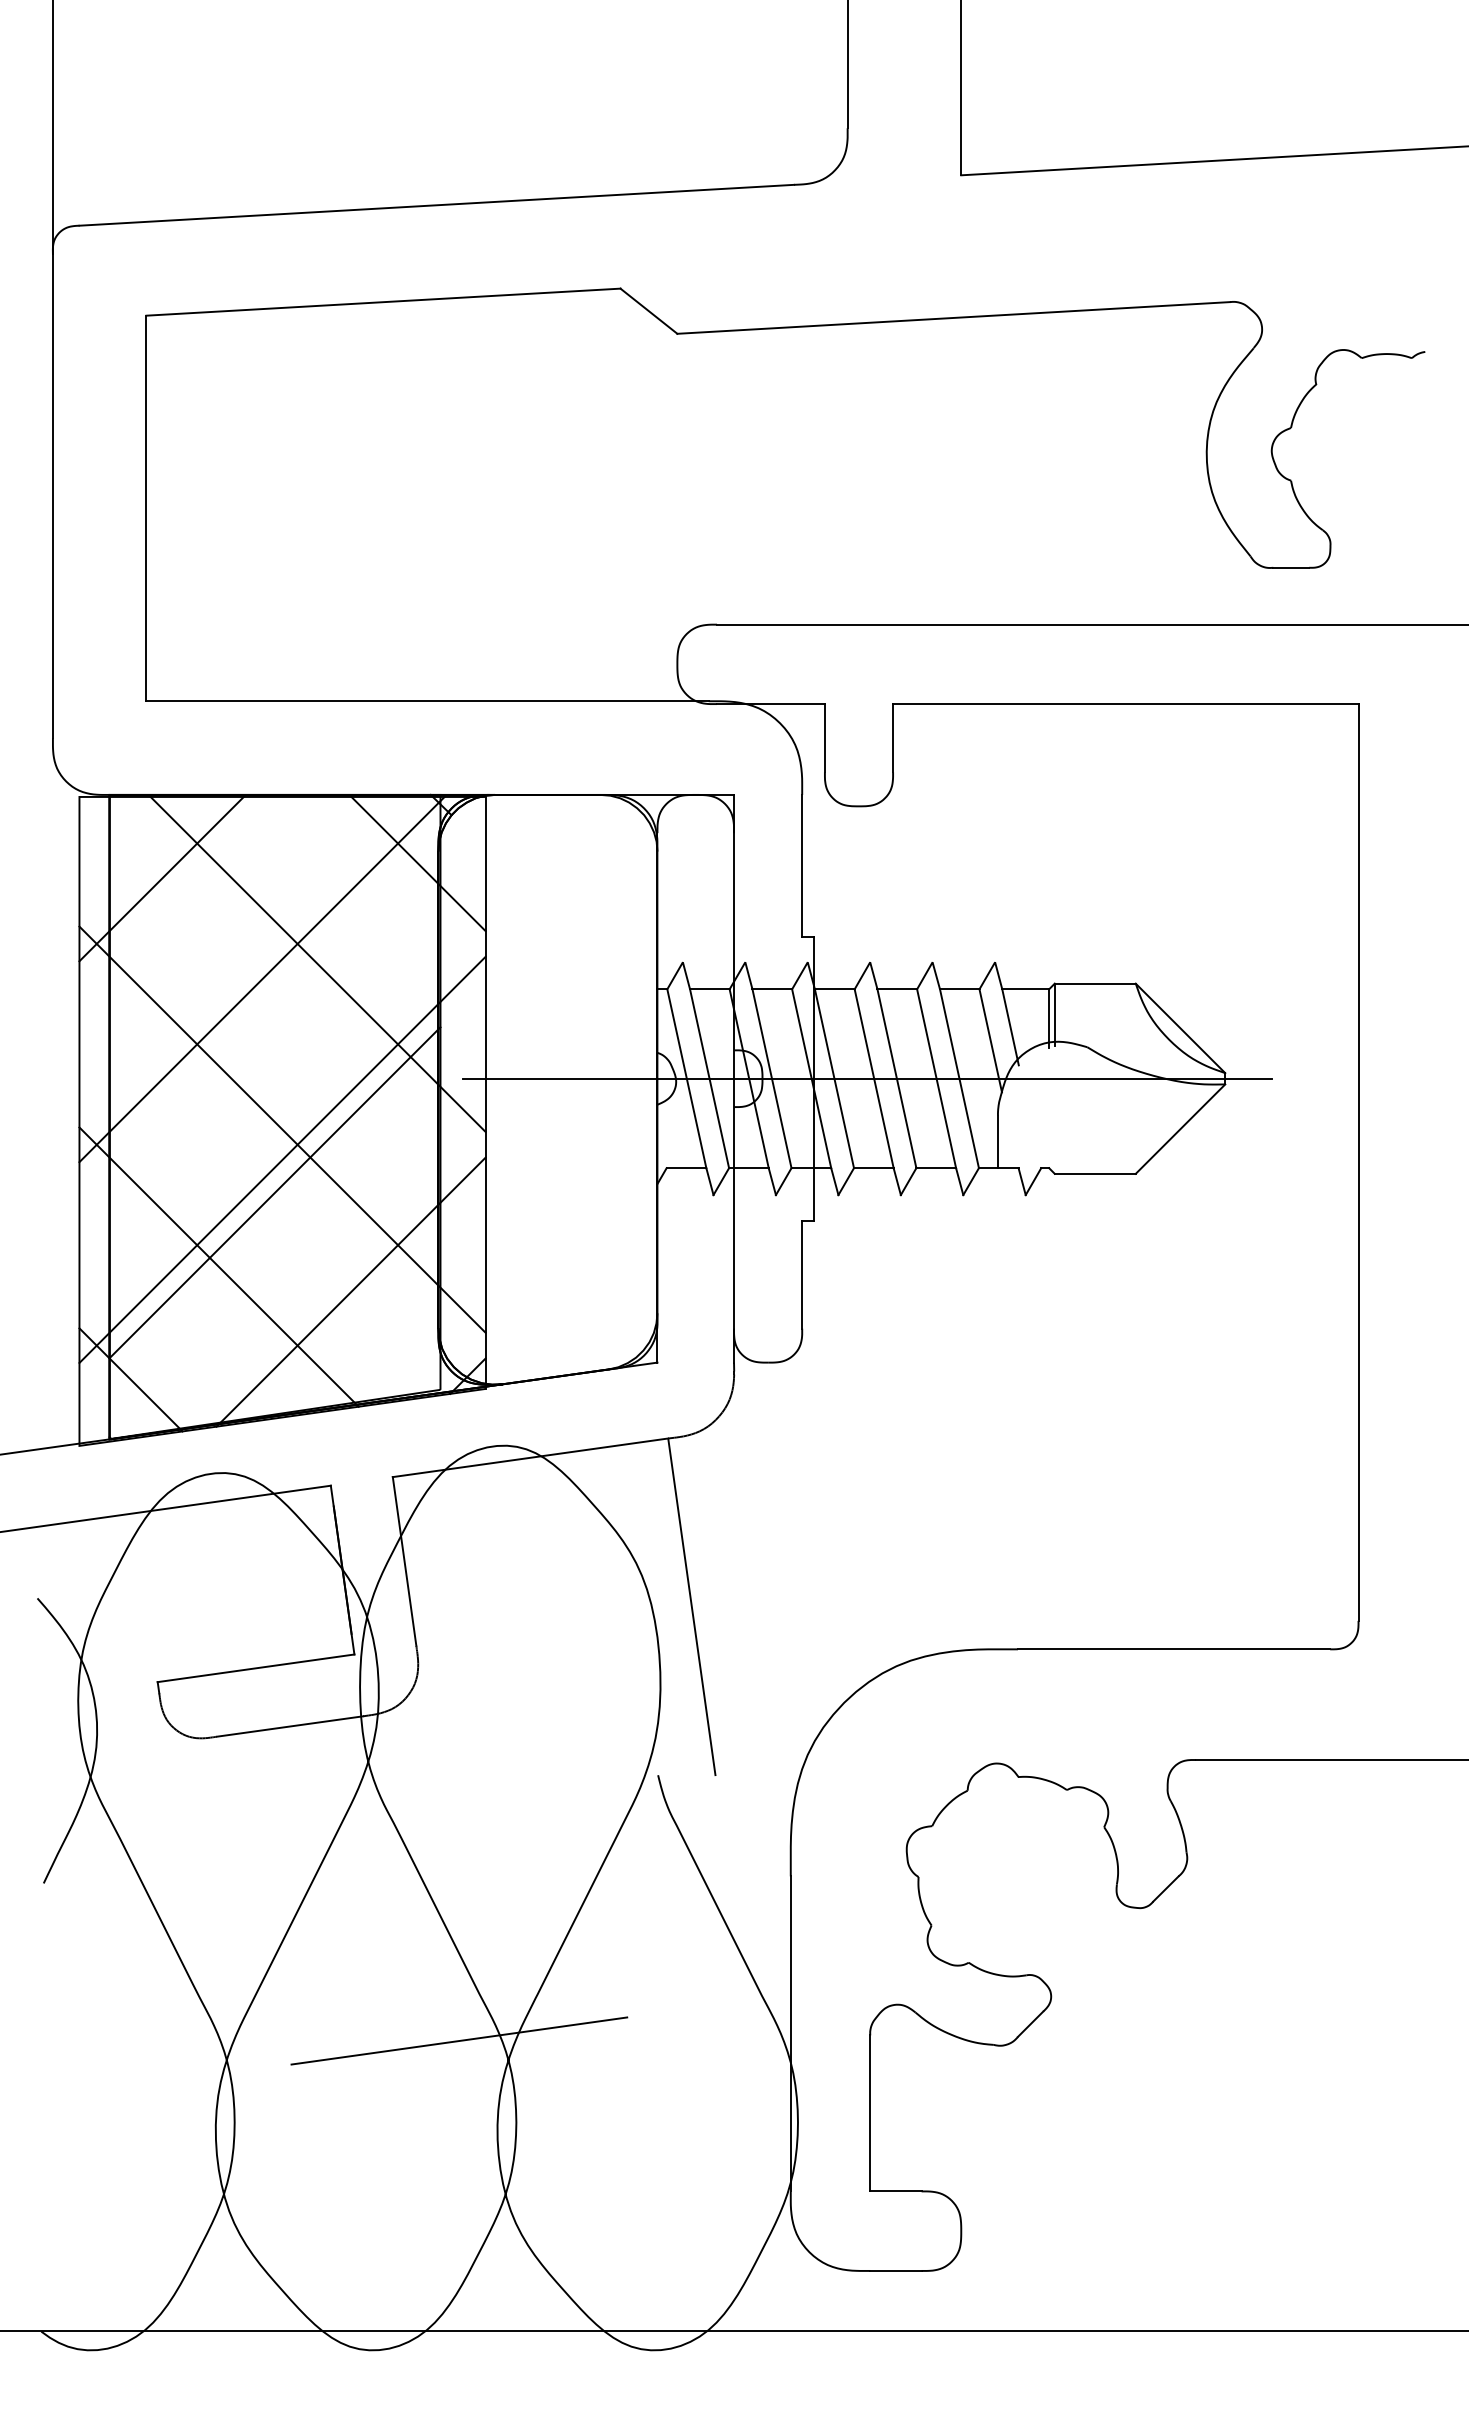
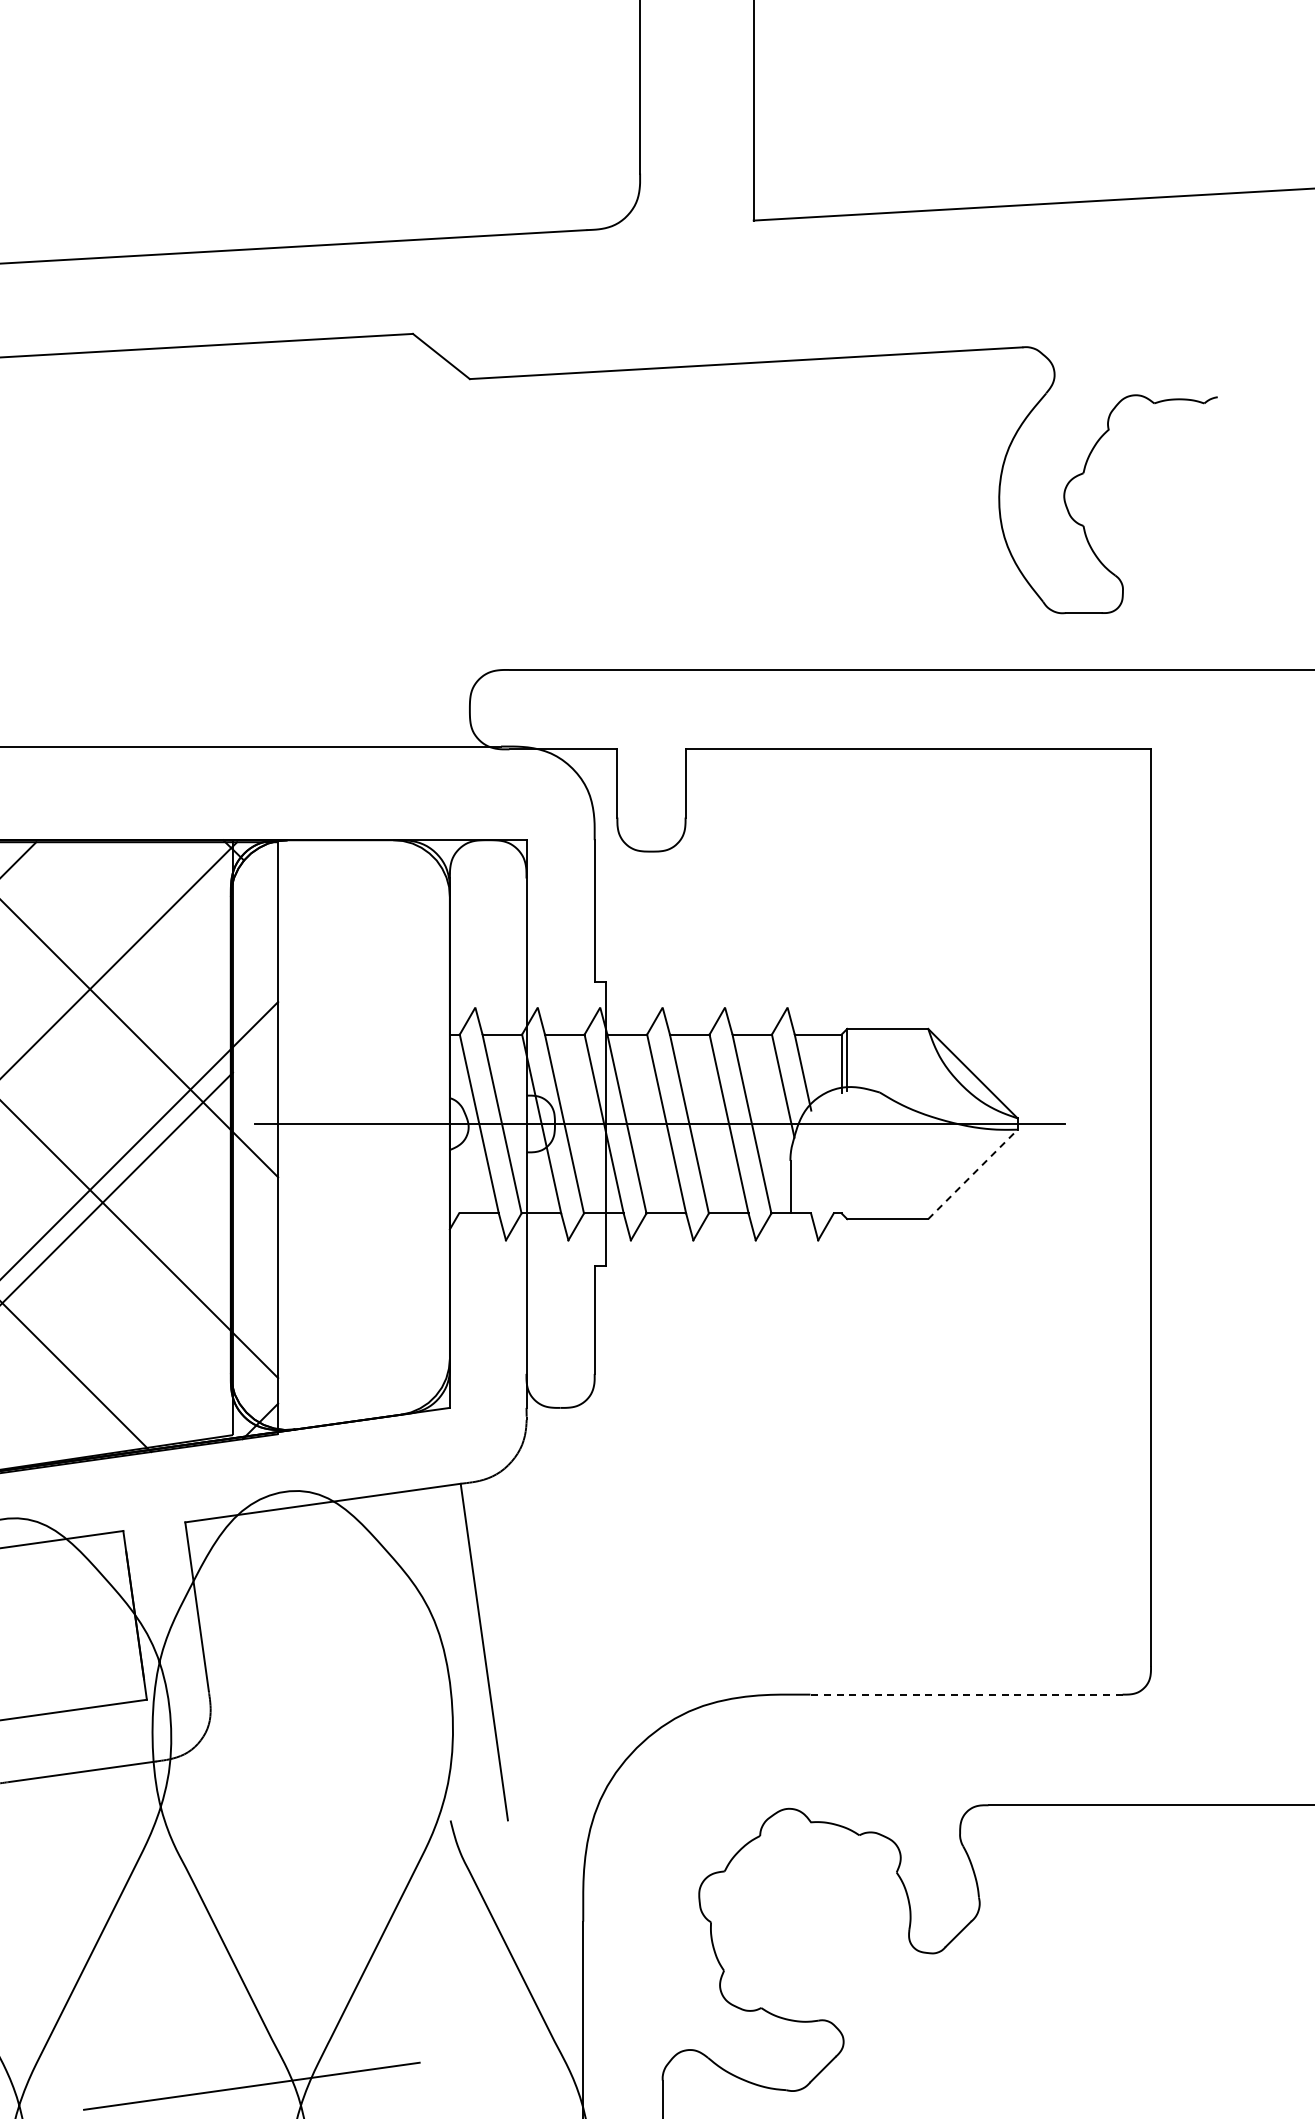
line: (418, 863) -> (210, 908), removed
line: (1180, 1128) -> (972, 1173), solid -> dashed
line: (350, 1291) -> (142, 1336), removed
line: (1173, 1649) -> (965, 1694), solid -> dashed

